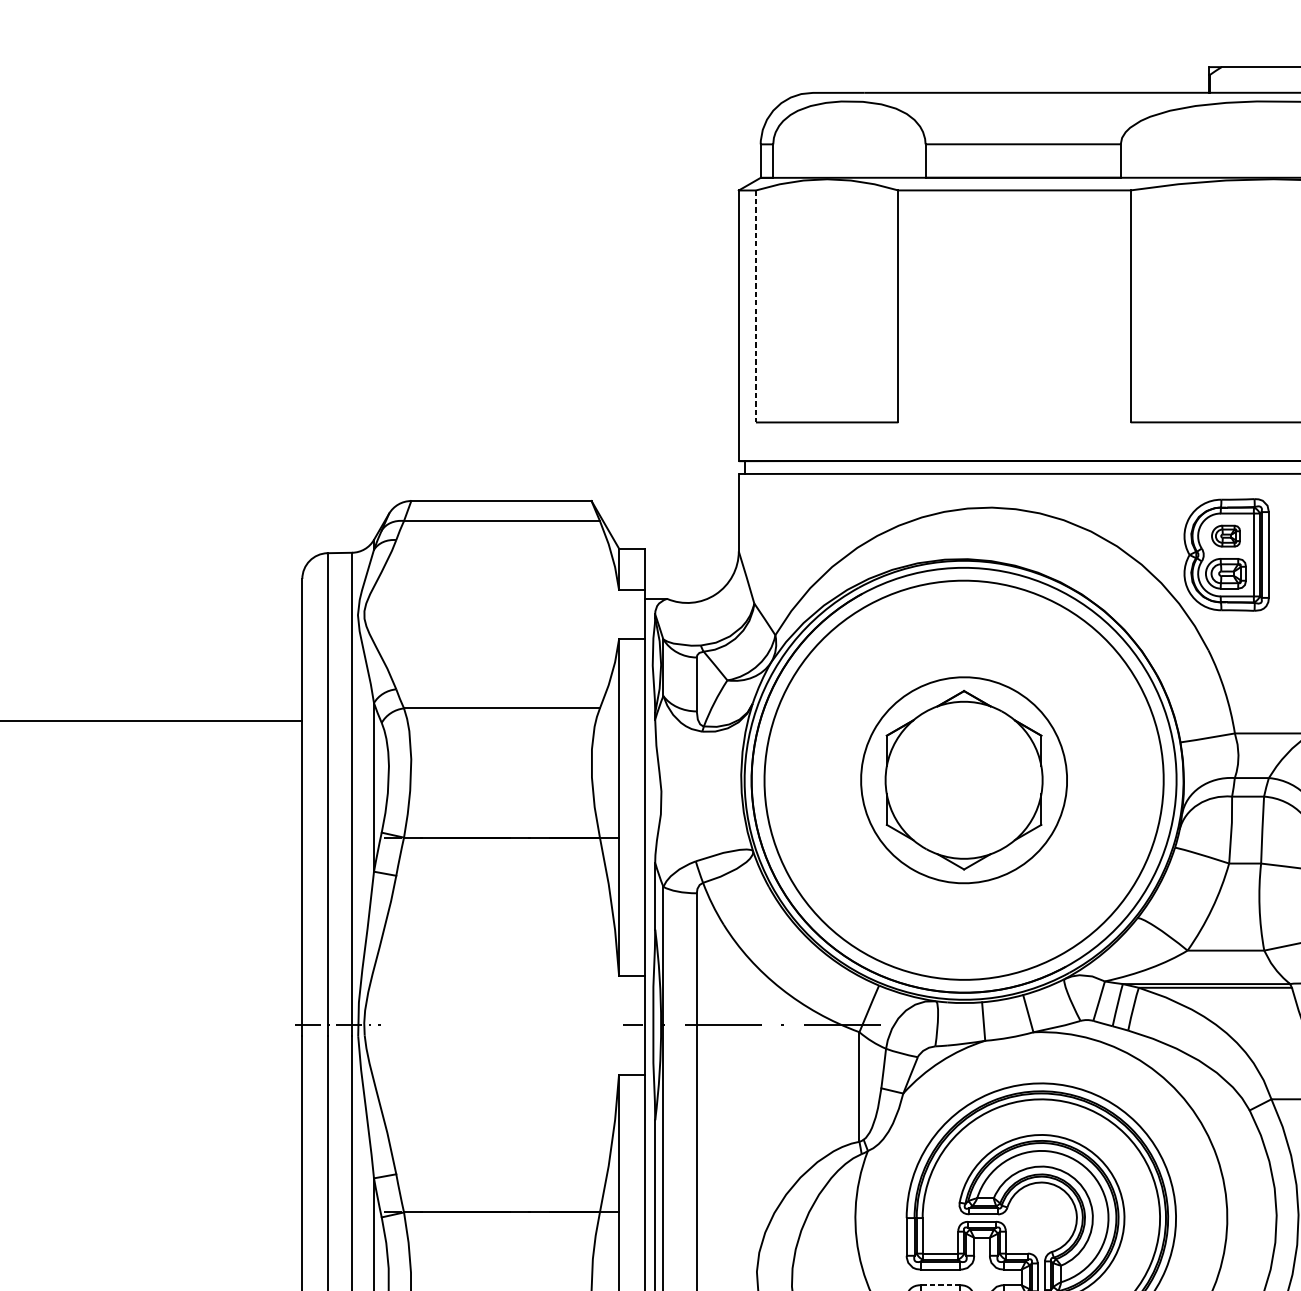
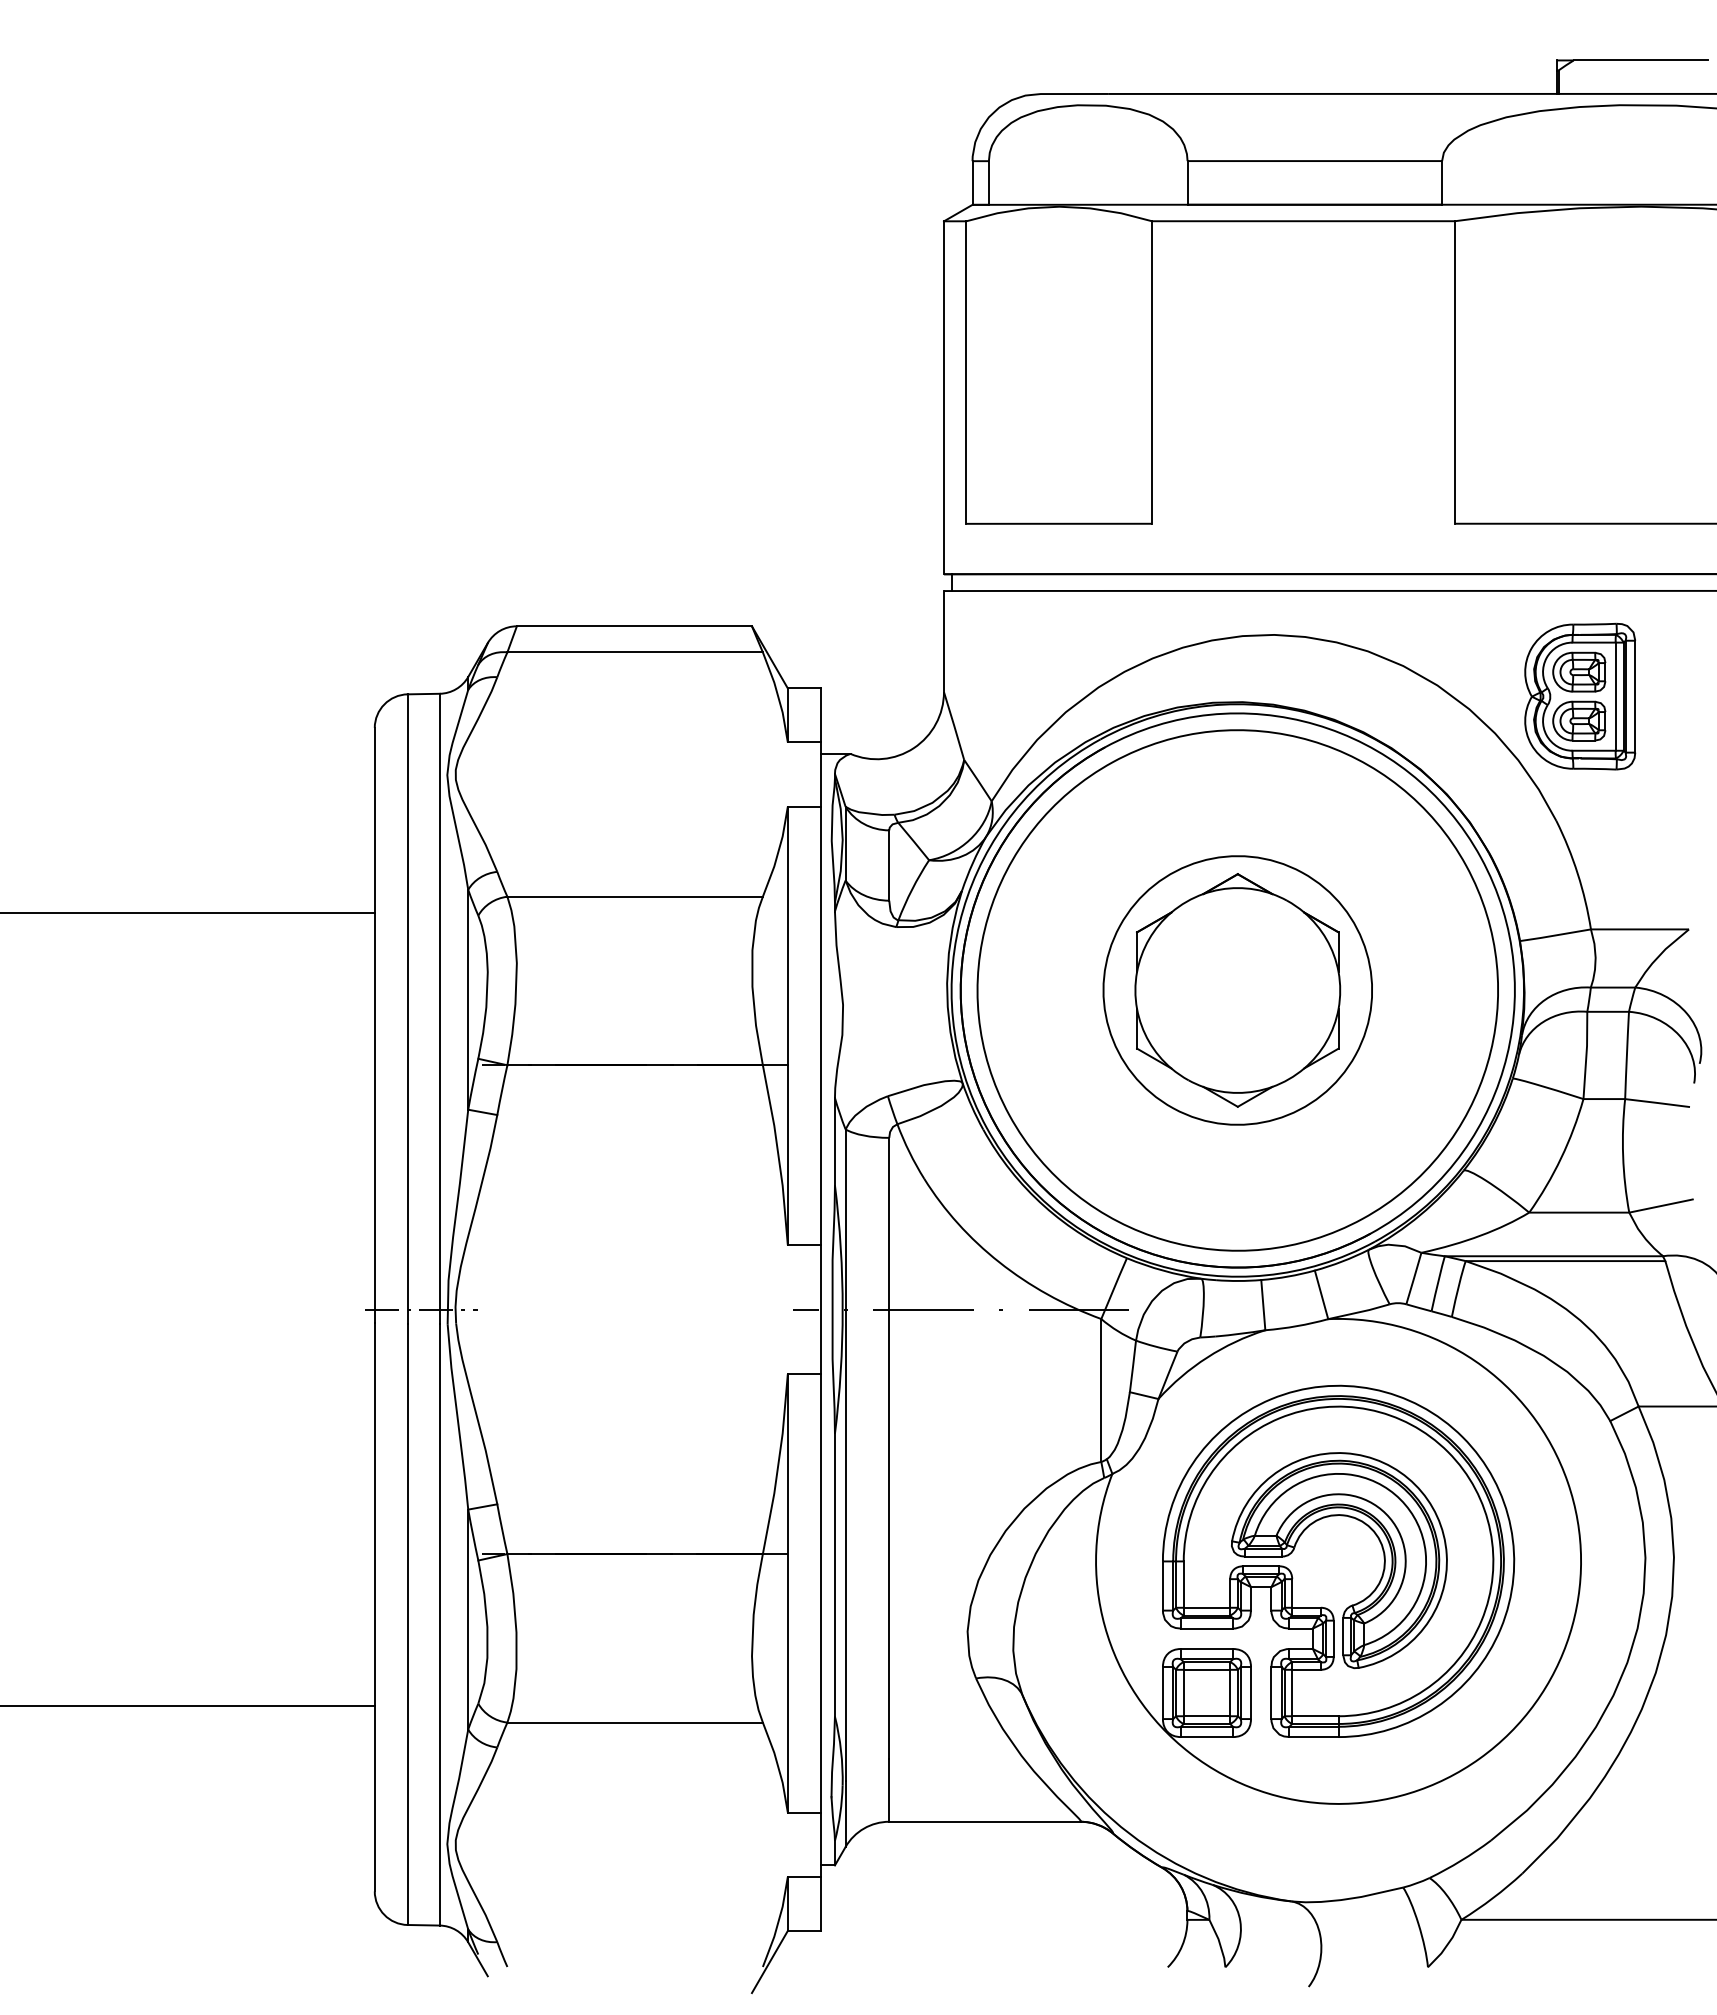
line: (756, 307) -> (966, 373), dashed -> solid
part: (1226, 535) -> (1579, 671), size x1.43
line: (940, 1284) -> (1206, 1648), dashed -> solid

